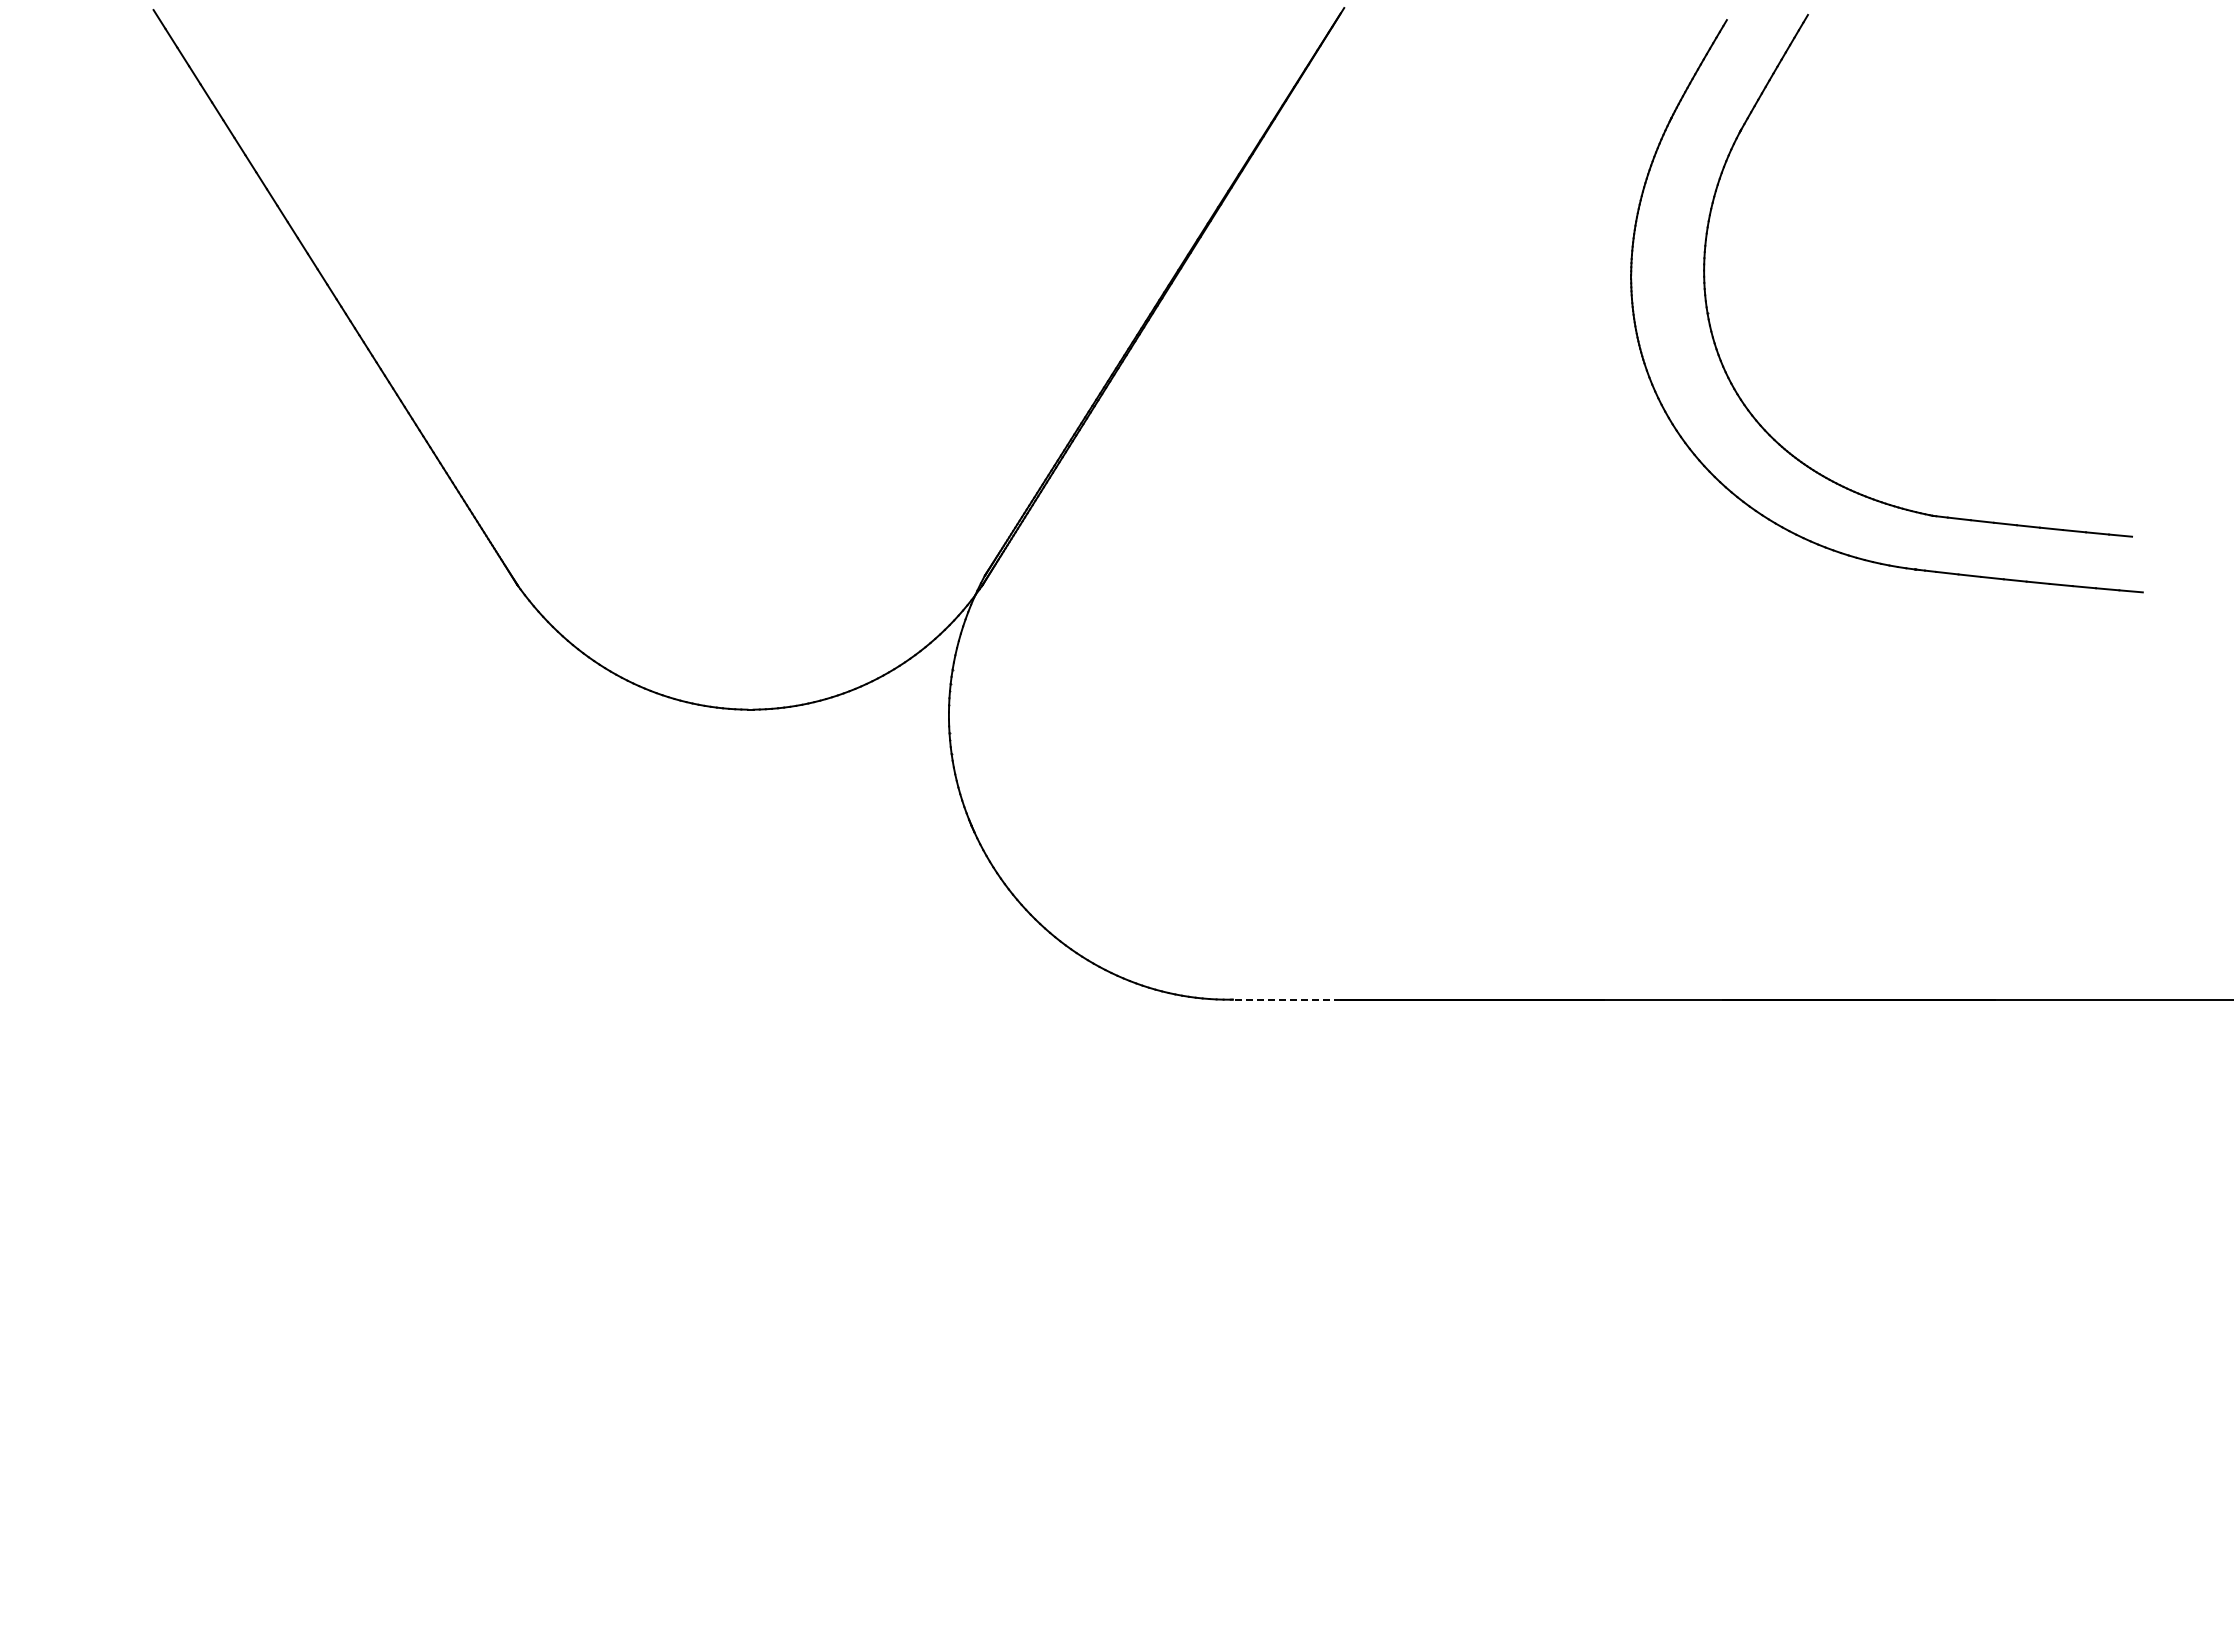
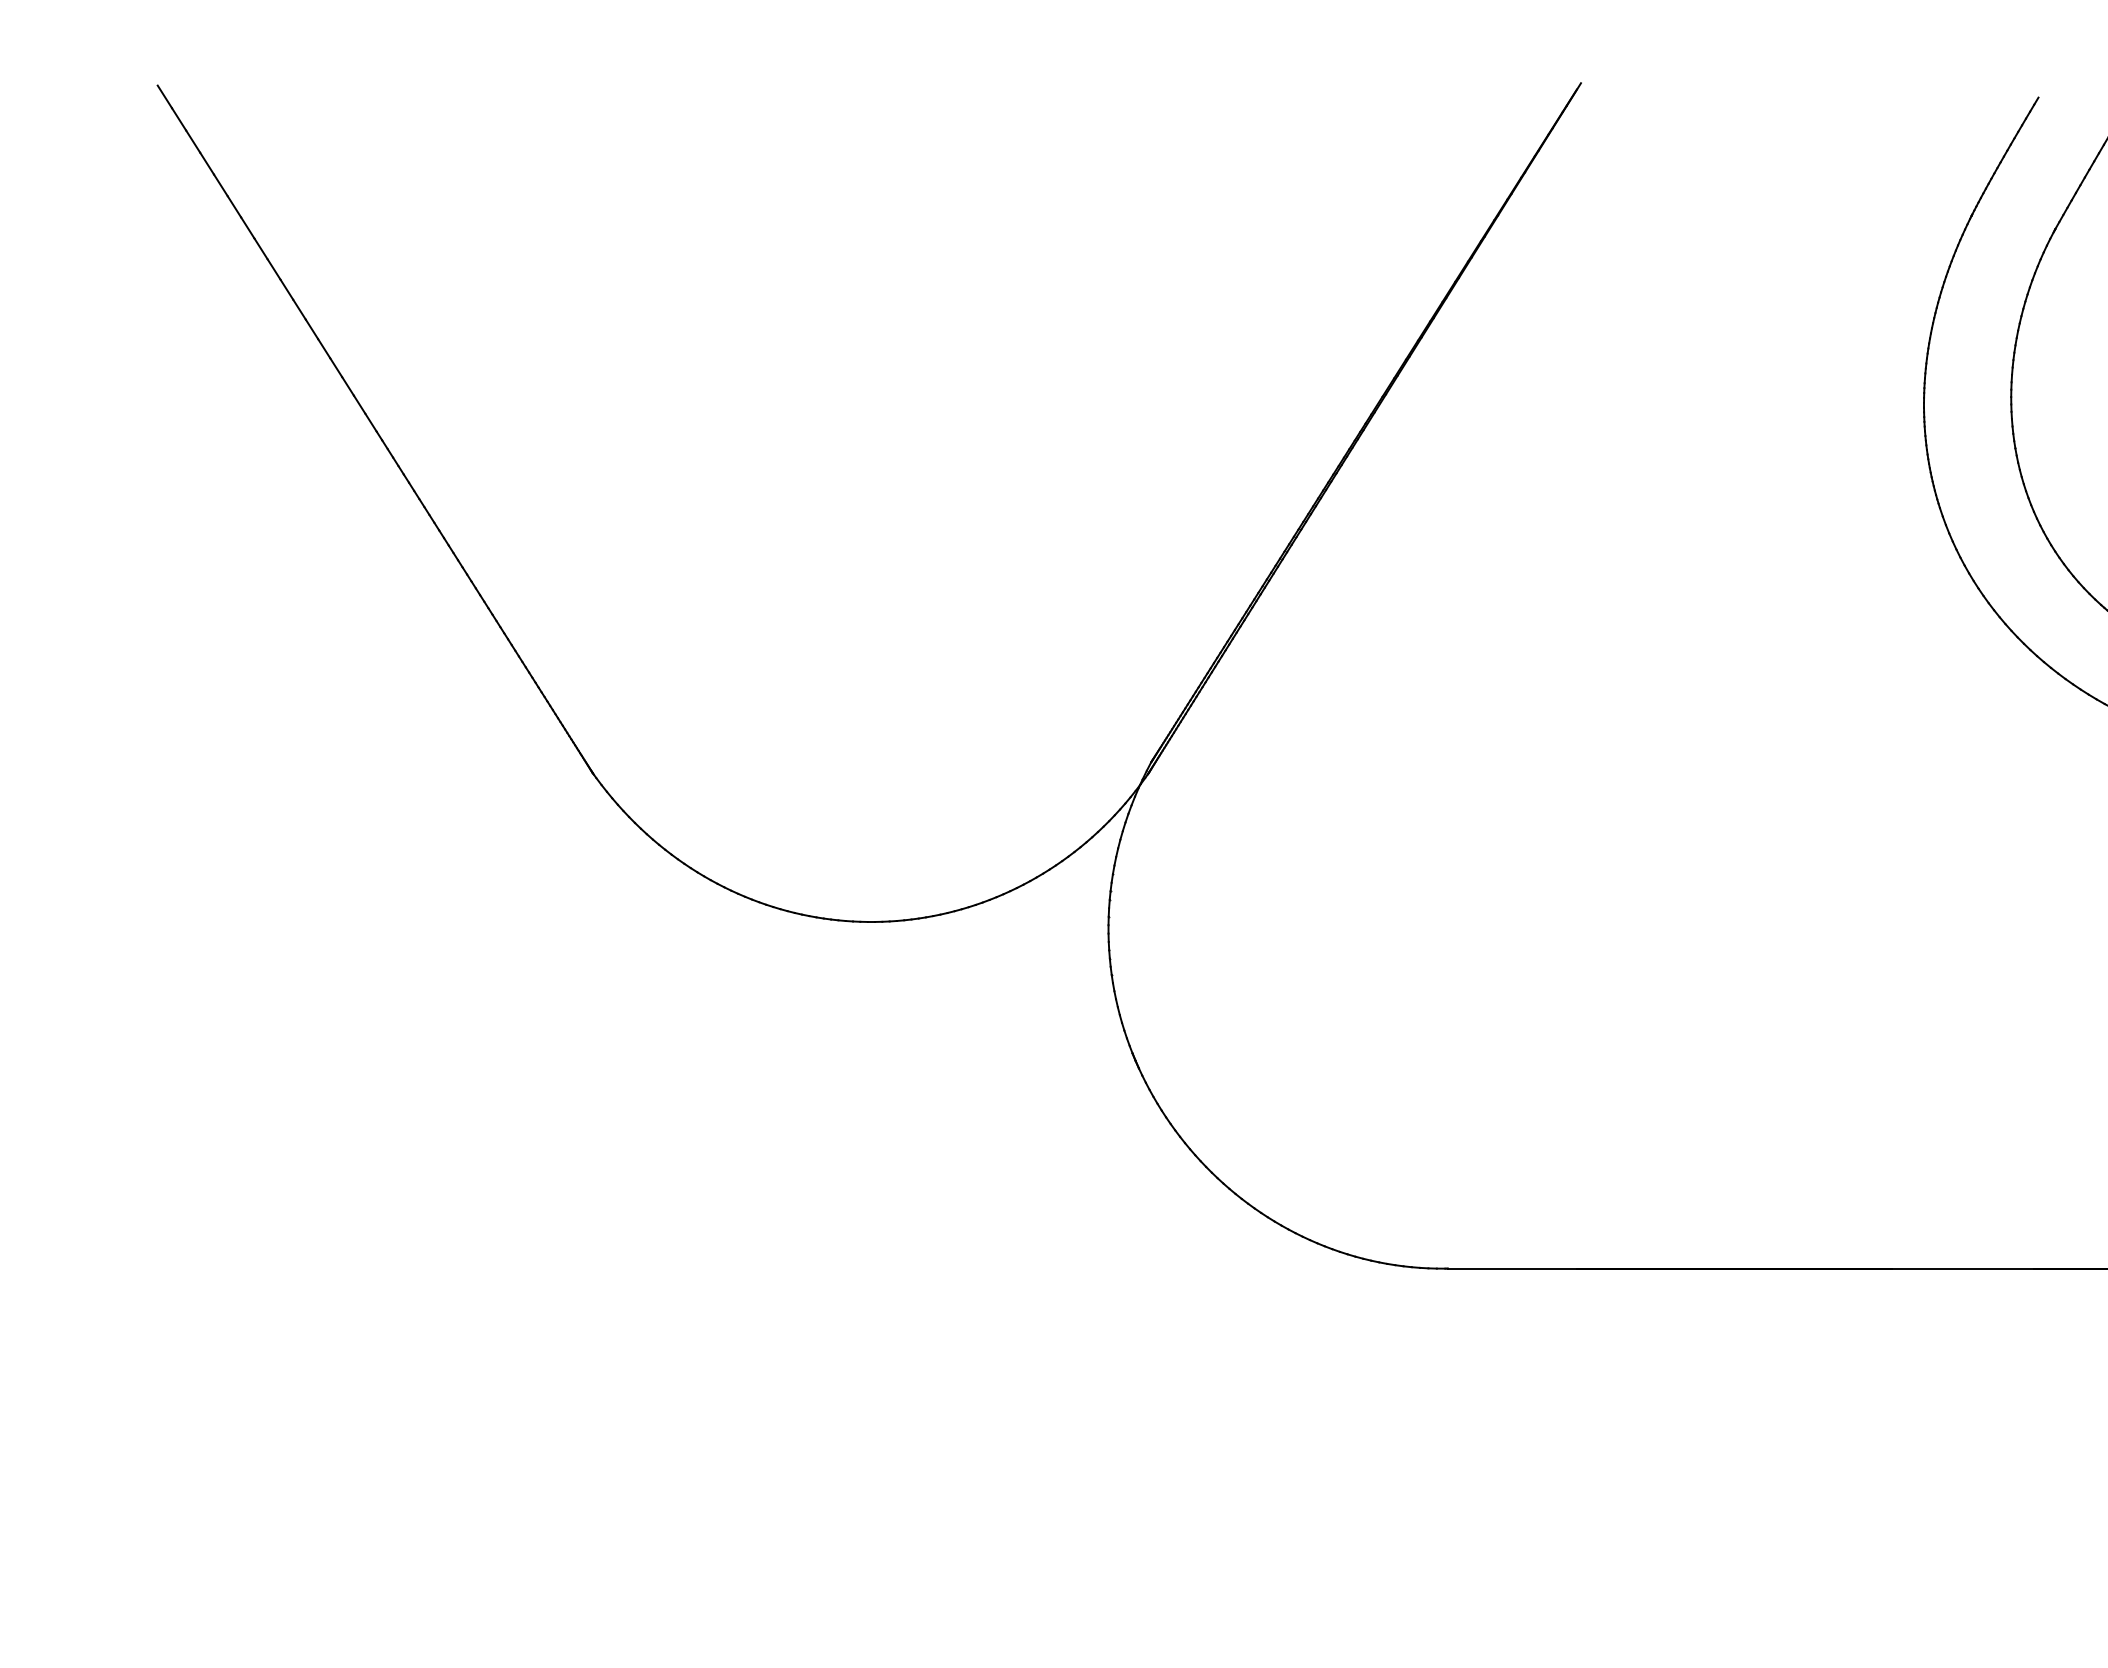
line: (1287, 999) -> (1513, 1268), dashed -> solid

